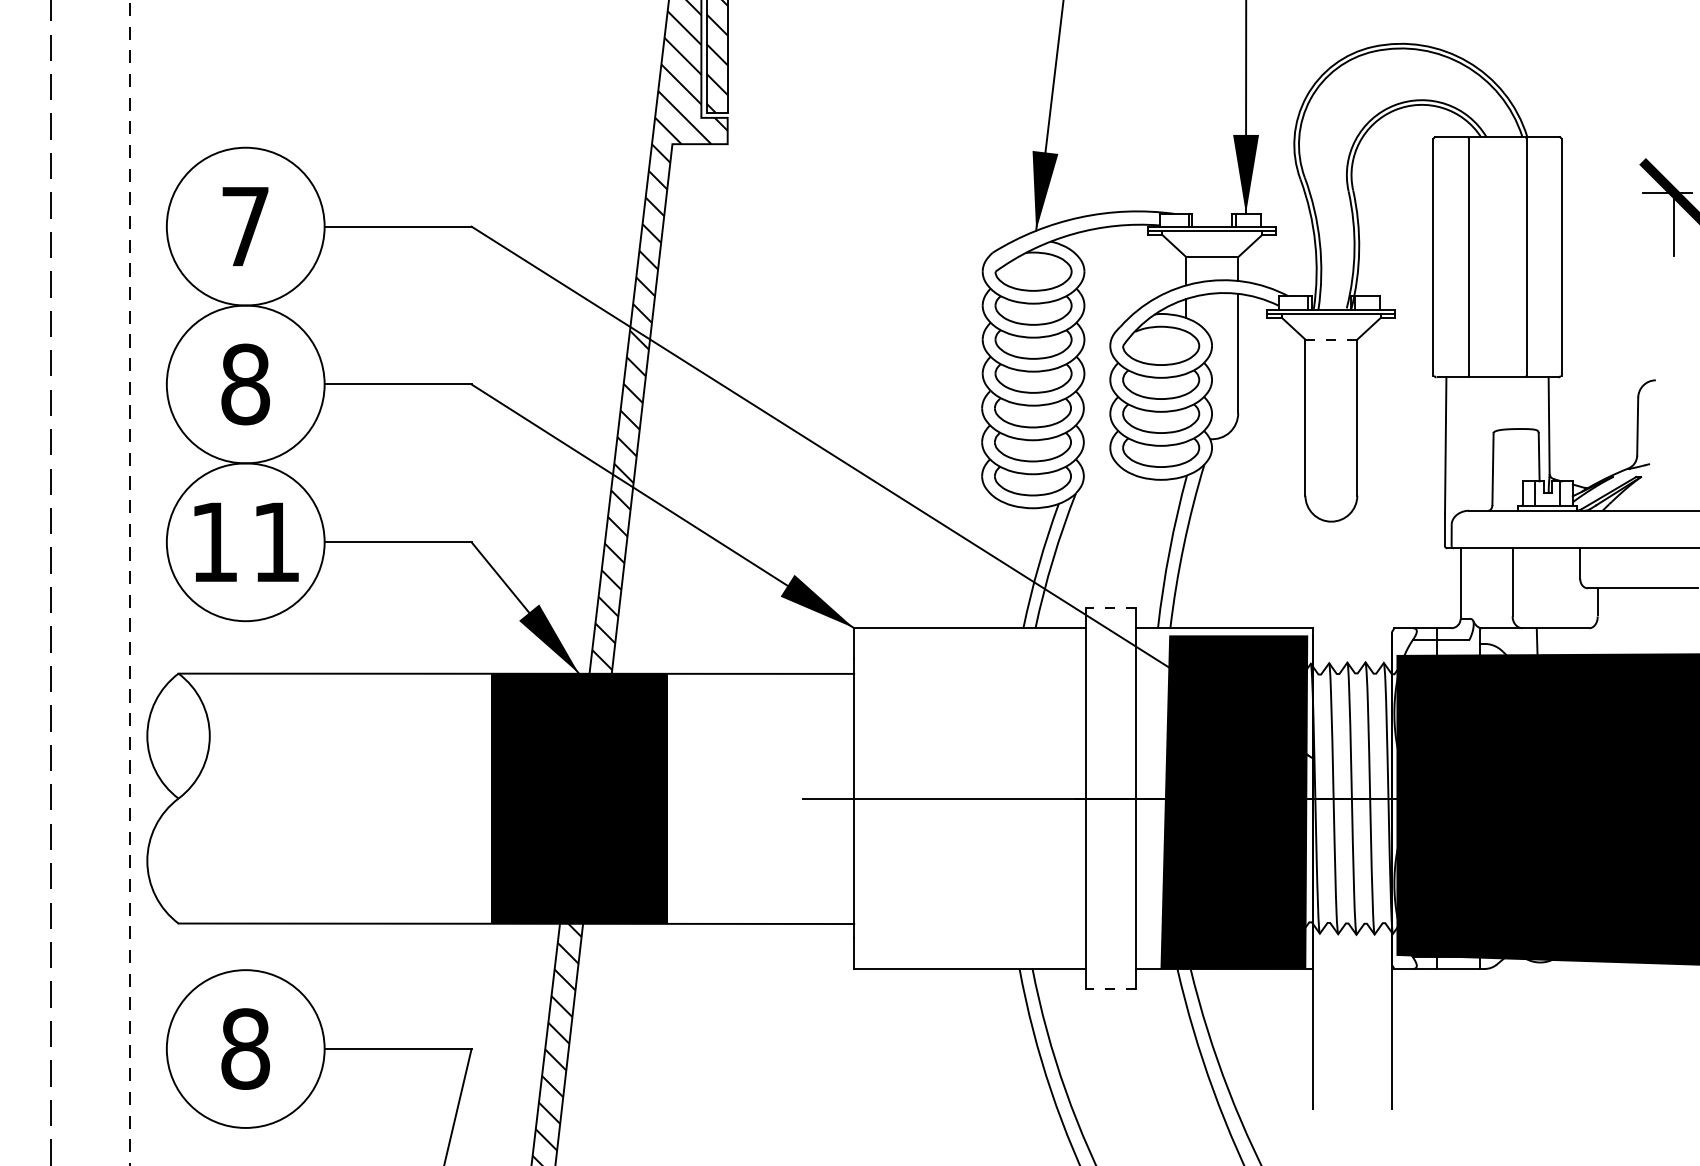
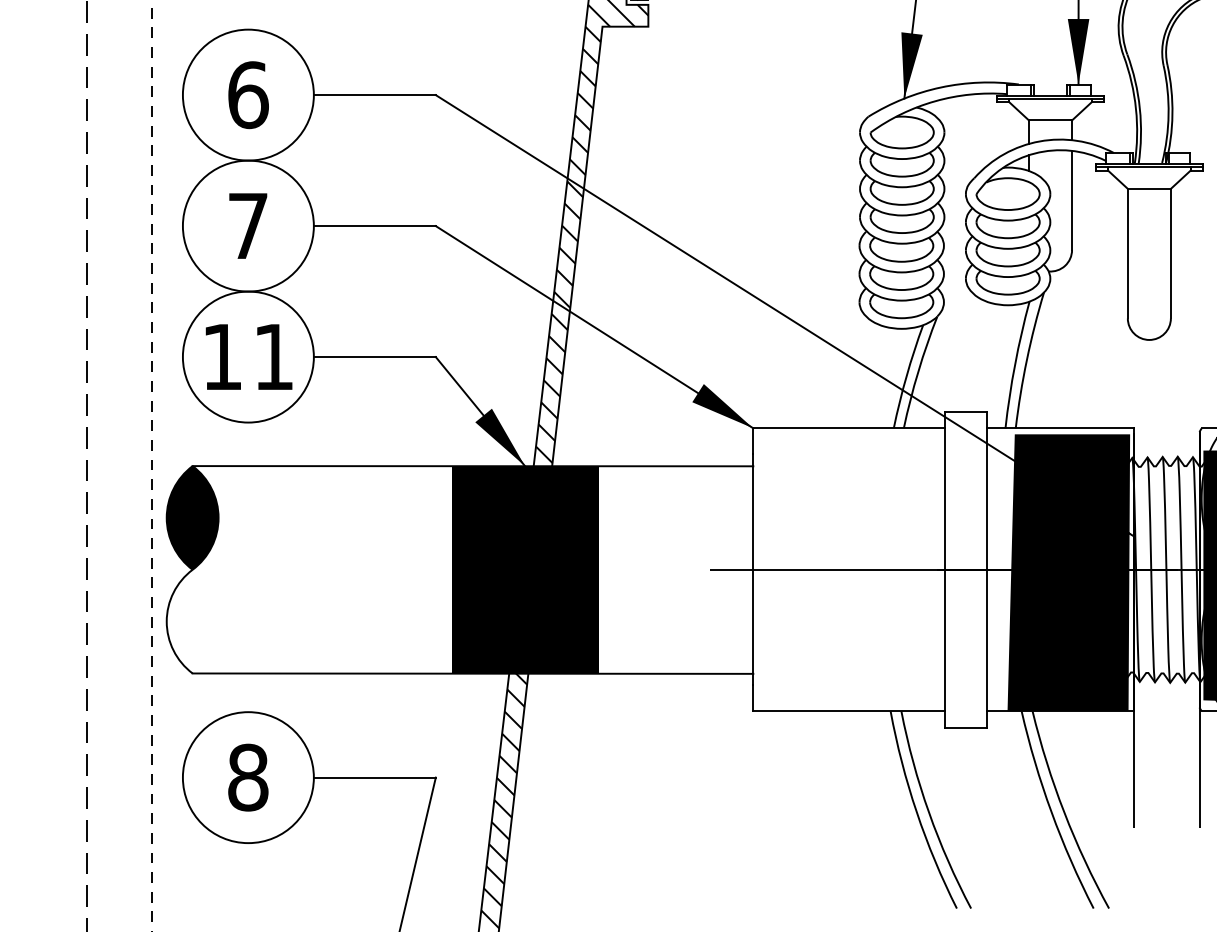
text: (245, 226) -> (248, 95), 7 -> 6
line: (1331, 339) -> (1149, 188), dashed -> solid
text: (245, 384) -> (248, 226), 8 -> 7
line: (1110, 608) -> (966, 412), dashed -> solid
fill: (178, 735) -> (192, 517), added
line: (1110, 988) -> (966, 727), dashed -> solid

